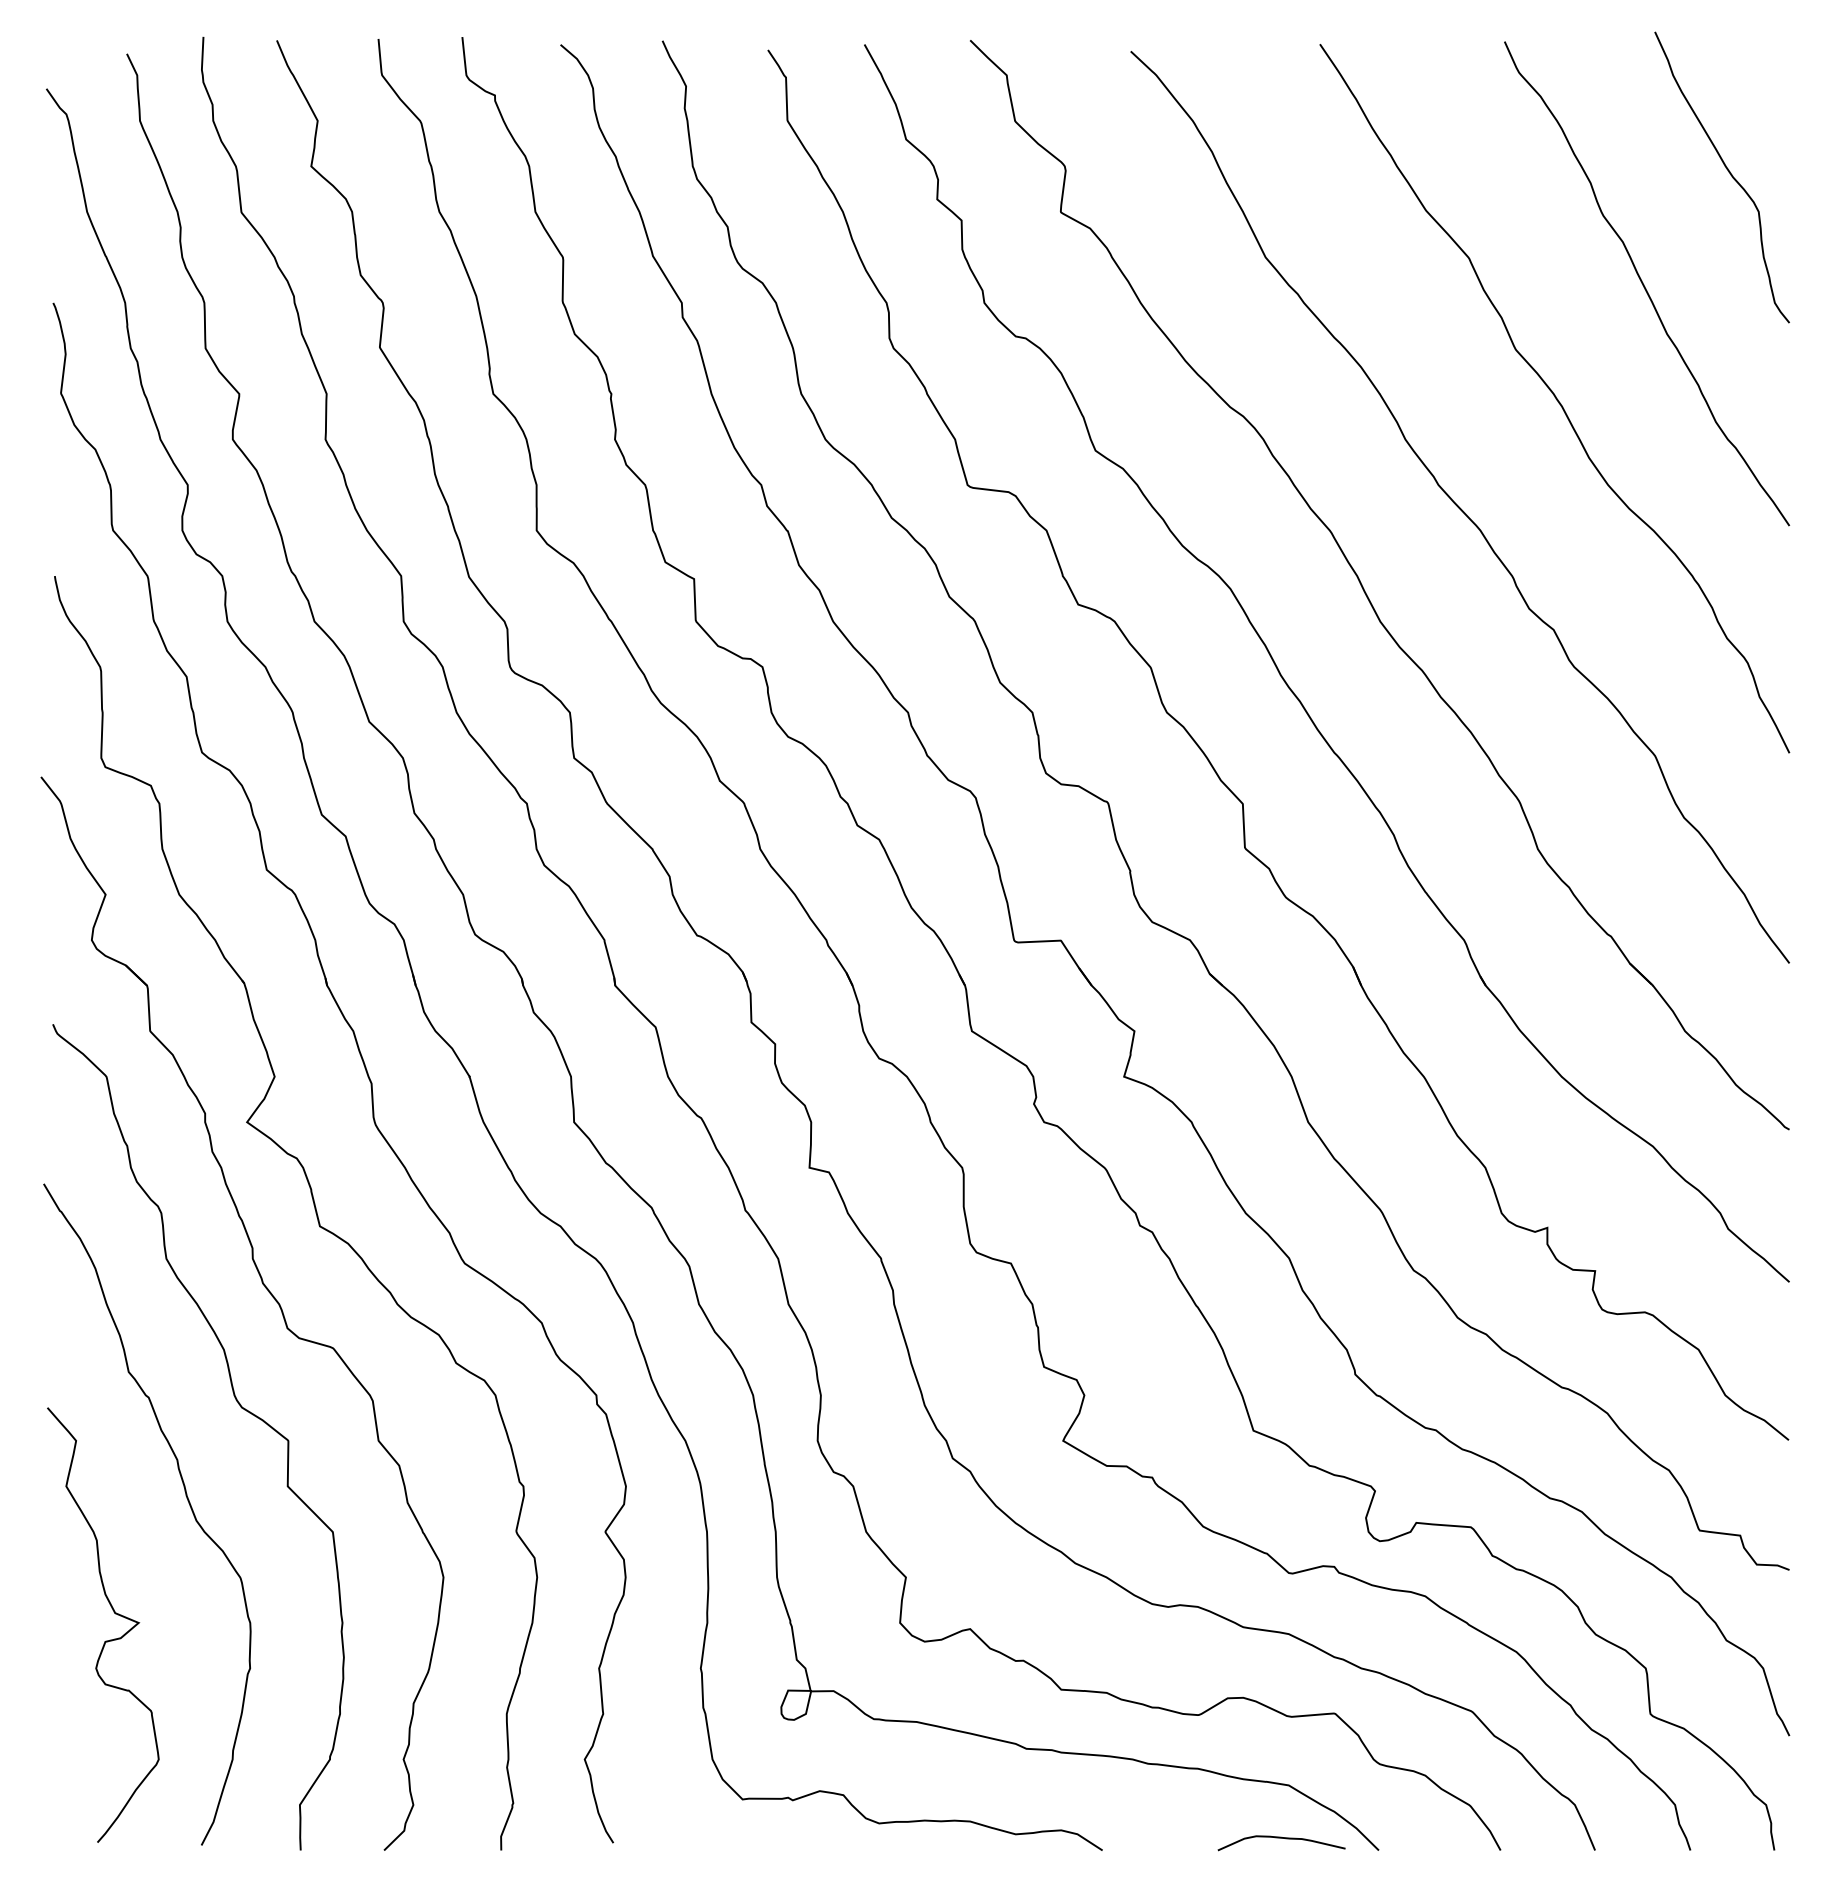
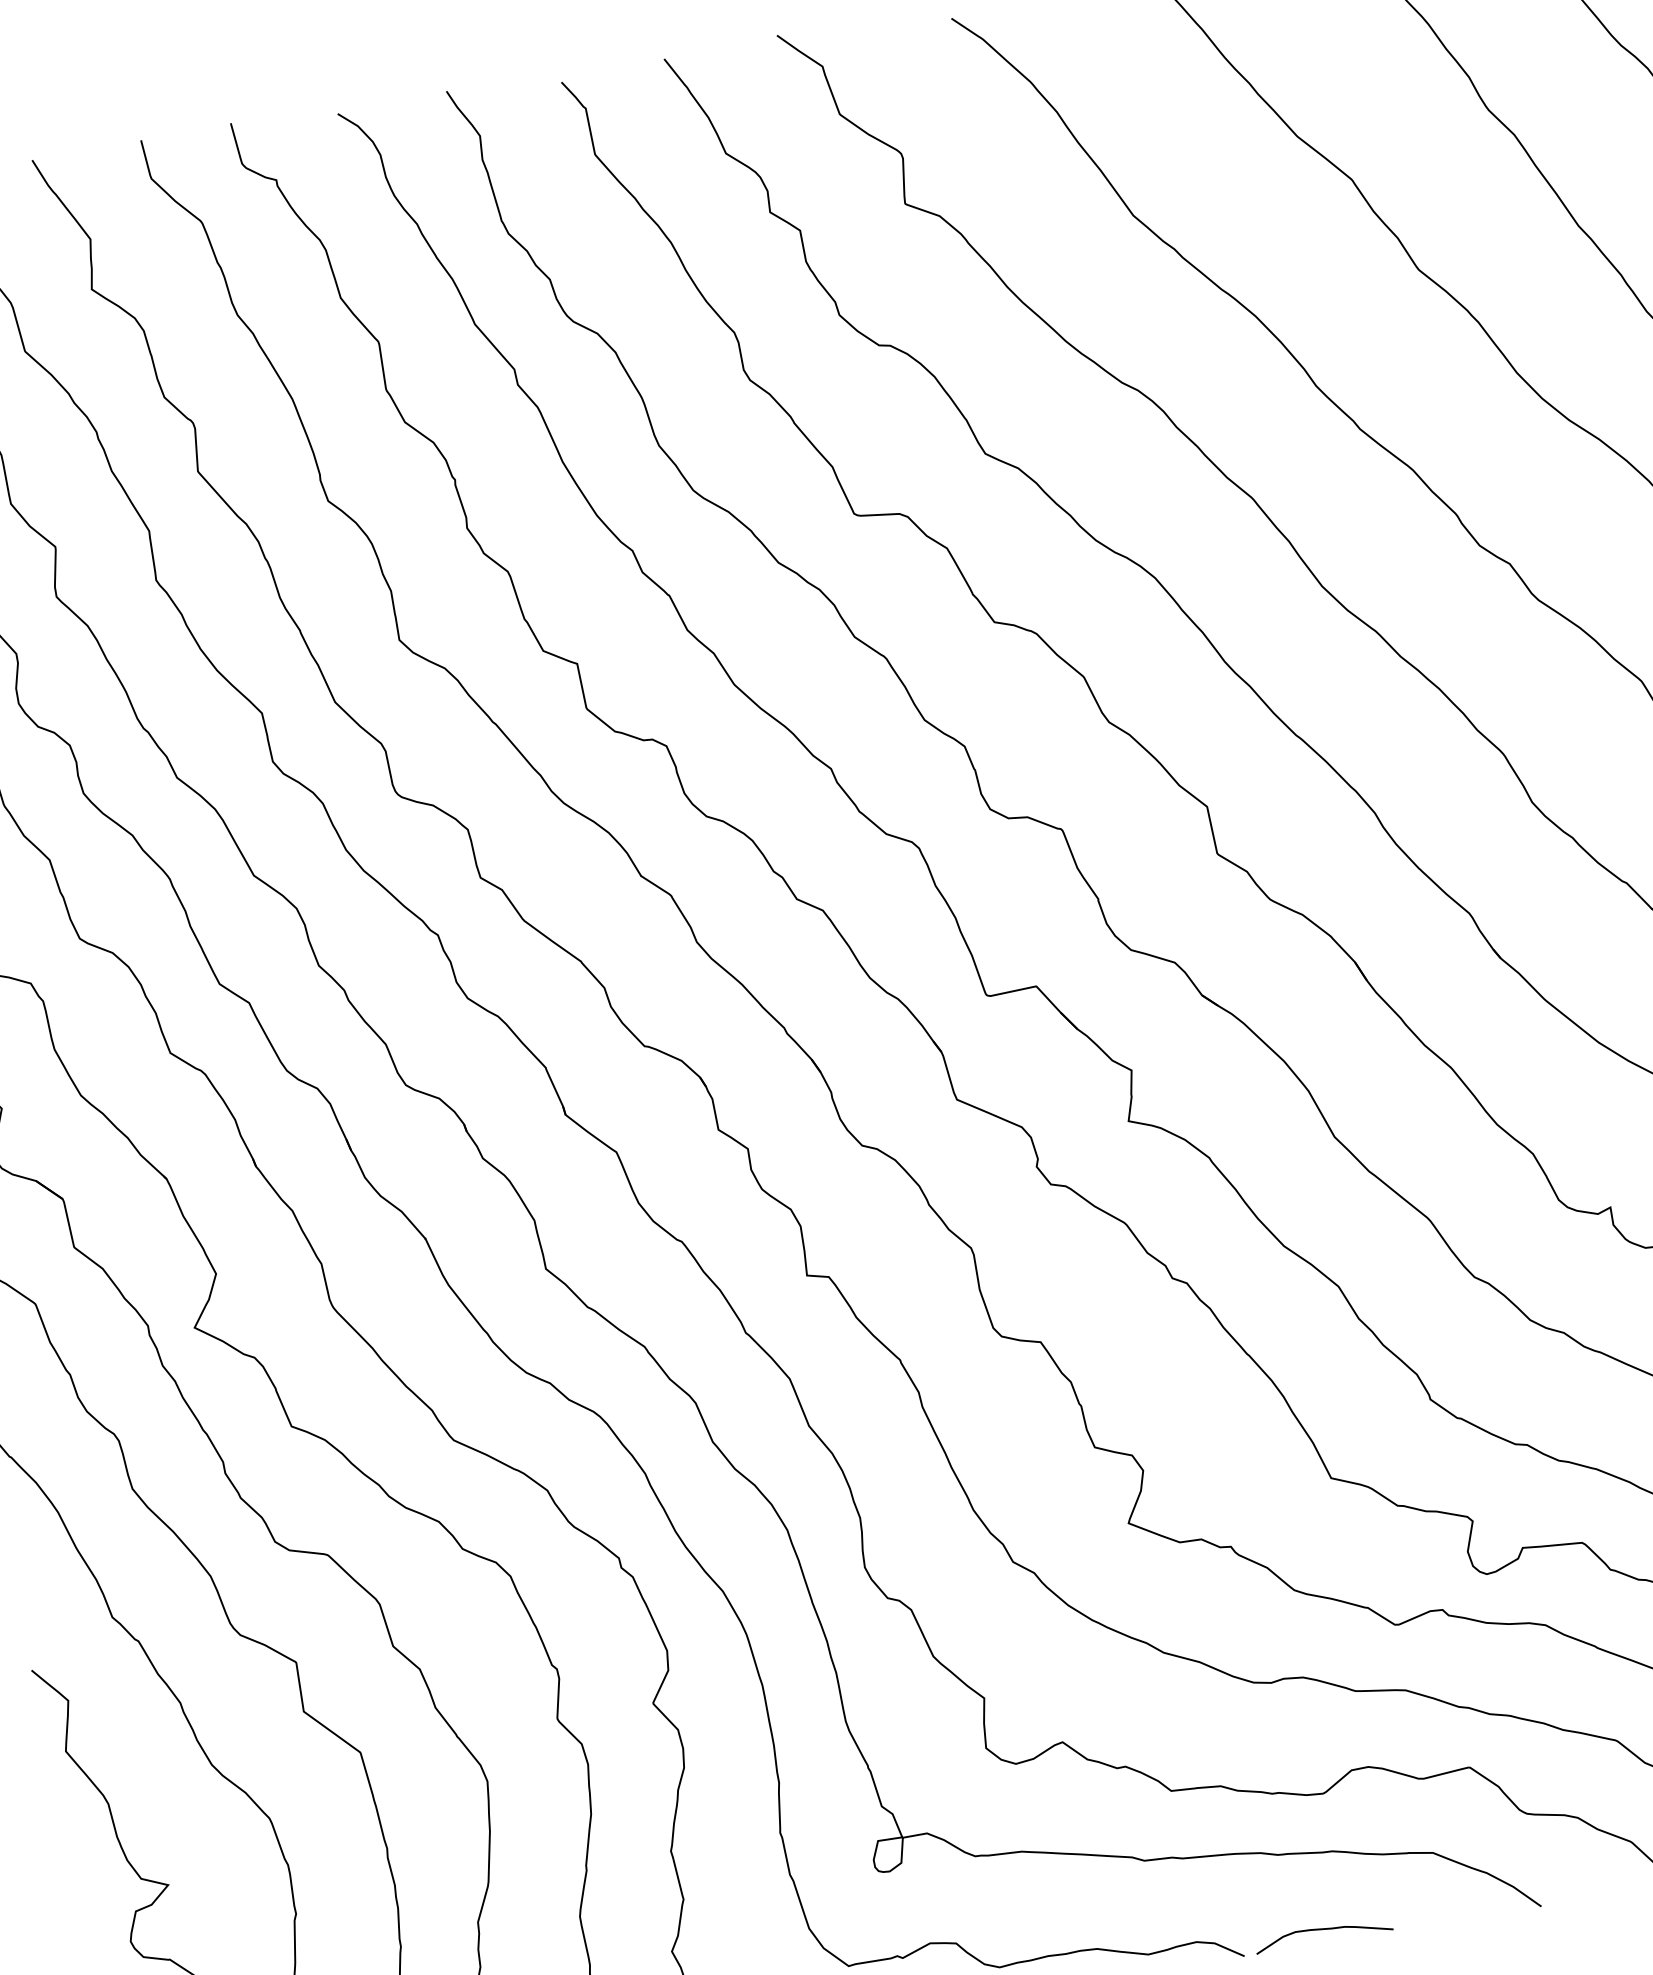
curve: (1281, 1838) -> (1322, 1929), moved

